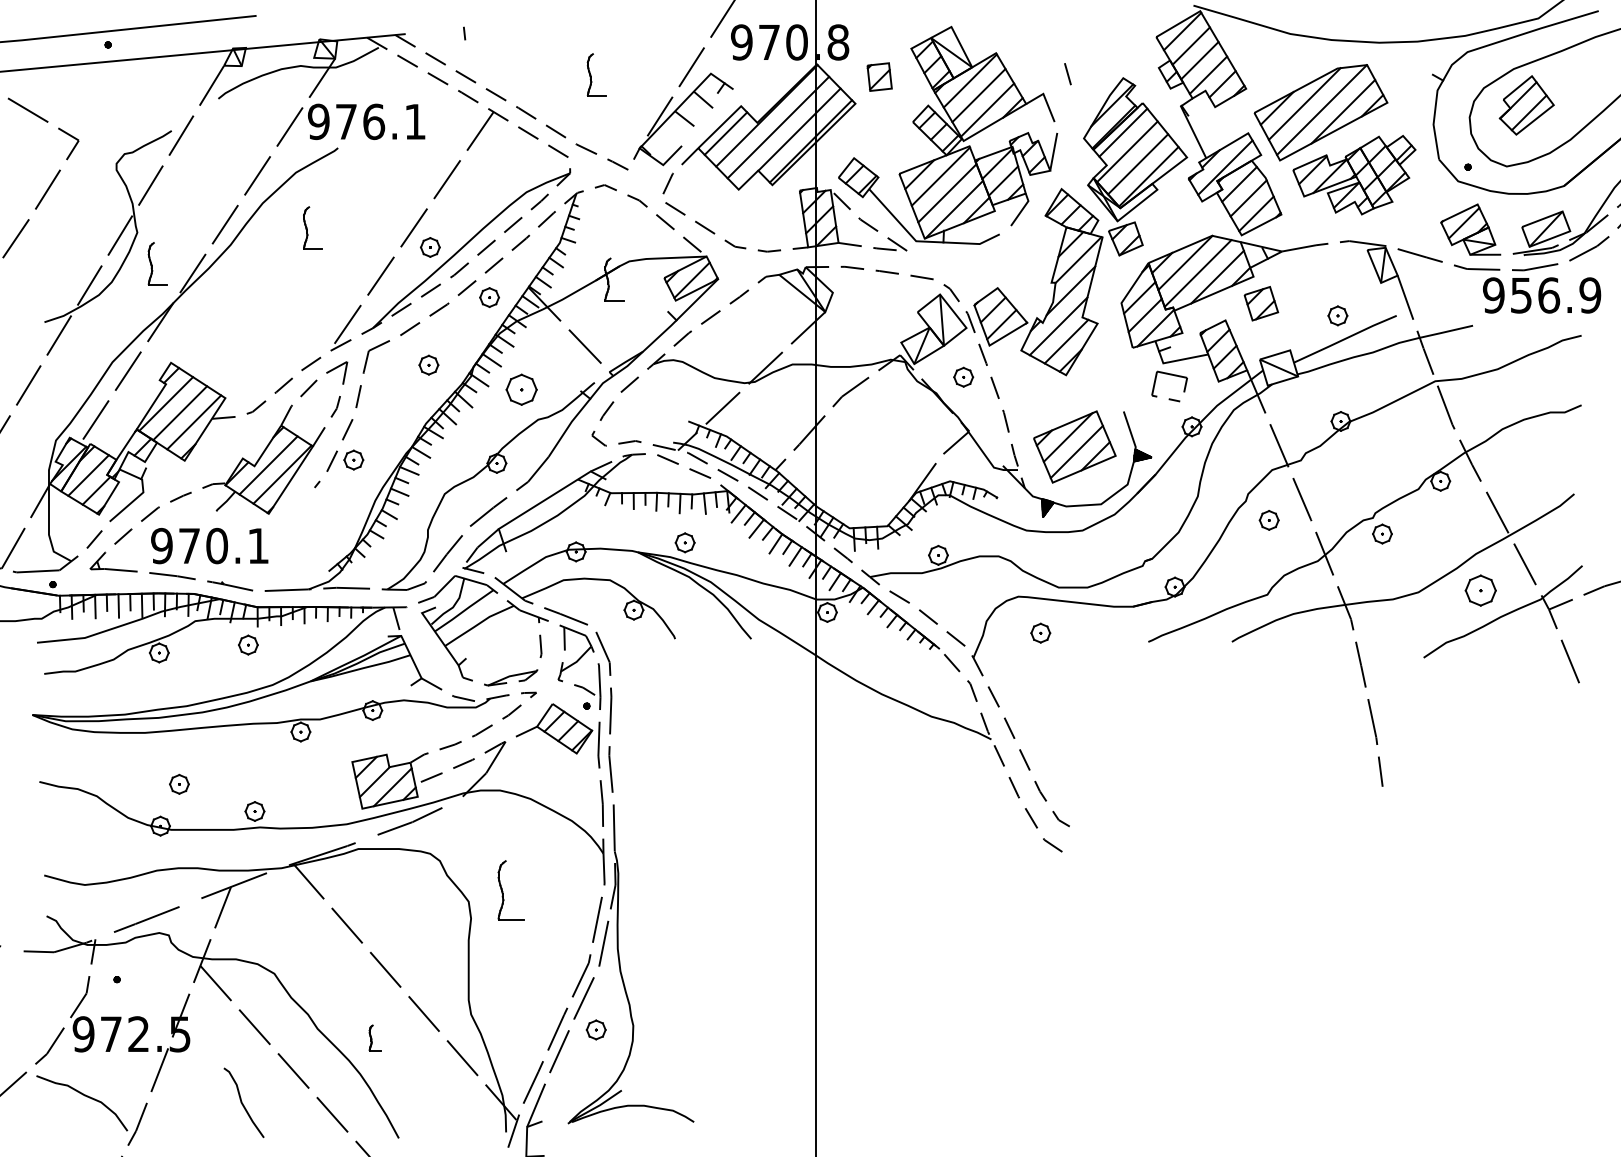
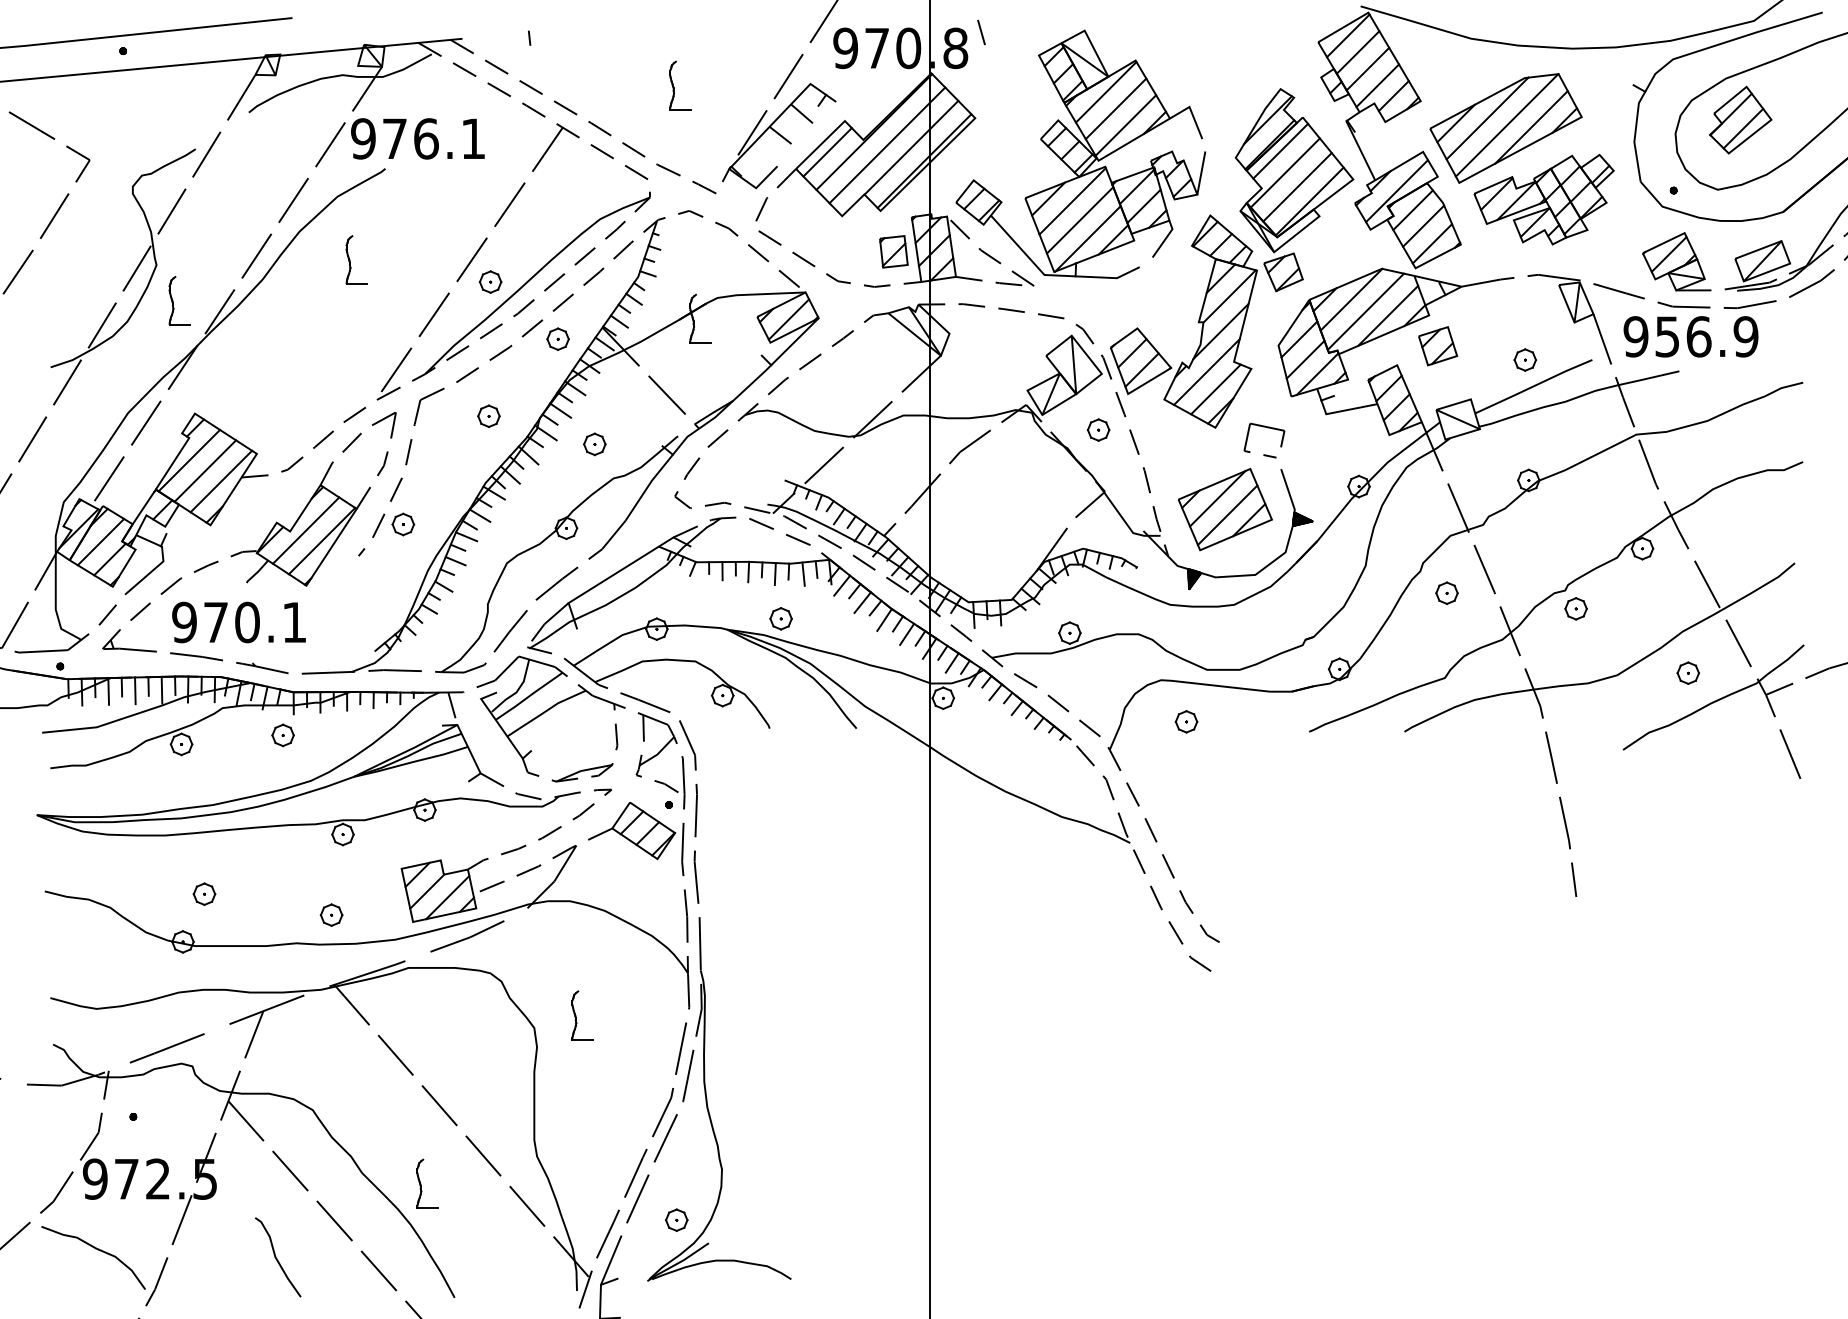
line: (1067, 74) -> (981, 32), moved
part: (879, 76) -> (893, 251), moved
text: (1541, 295) -> (1690, 336), moved
part: (1172, 375) -> (1267, 428), moved
part: (521, 389) -> (594, 444), size x0.62
part: (1481, 589) -> (1688, 672), size x0.62
part: (254, 810) -> (331, 914), moved
part: (510, 890) -> (582, 1015), size x0.71
part: (596, 1029) -> (676, 1219), moved
part: (375, 1038) -> (427, 1183), size x1.67

